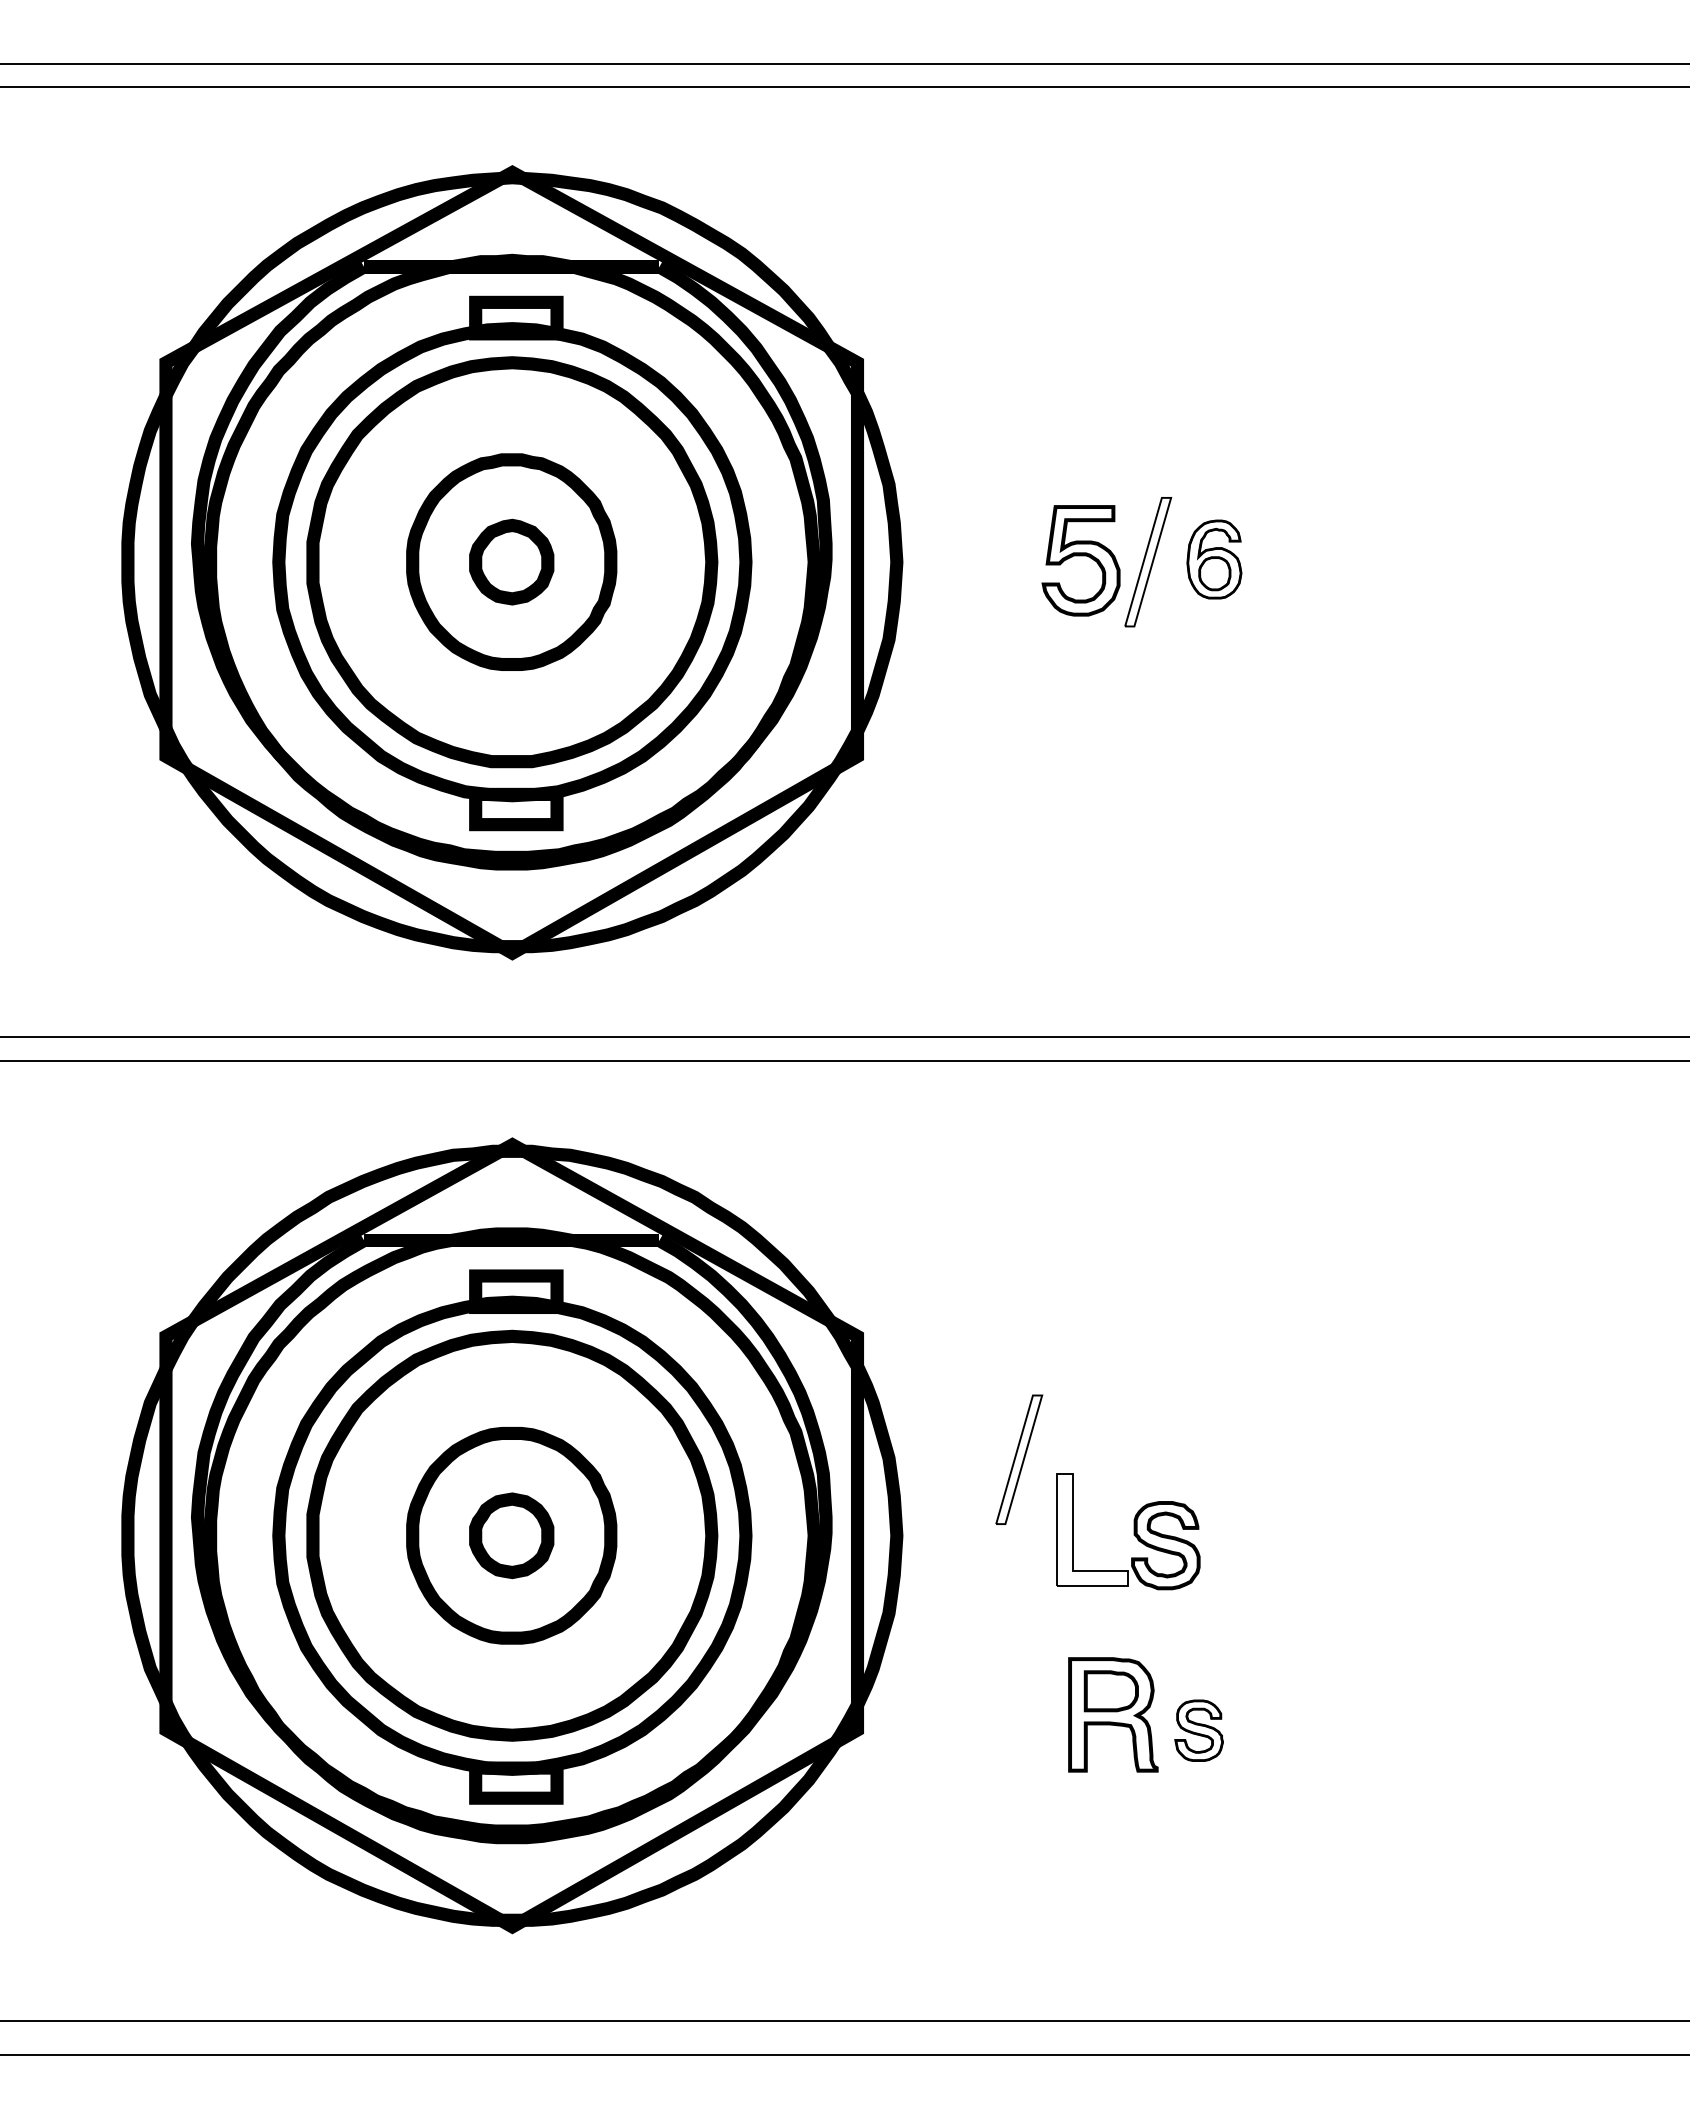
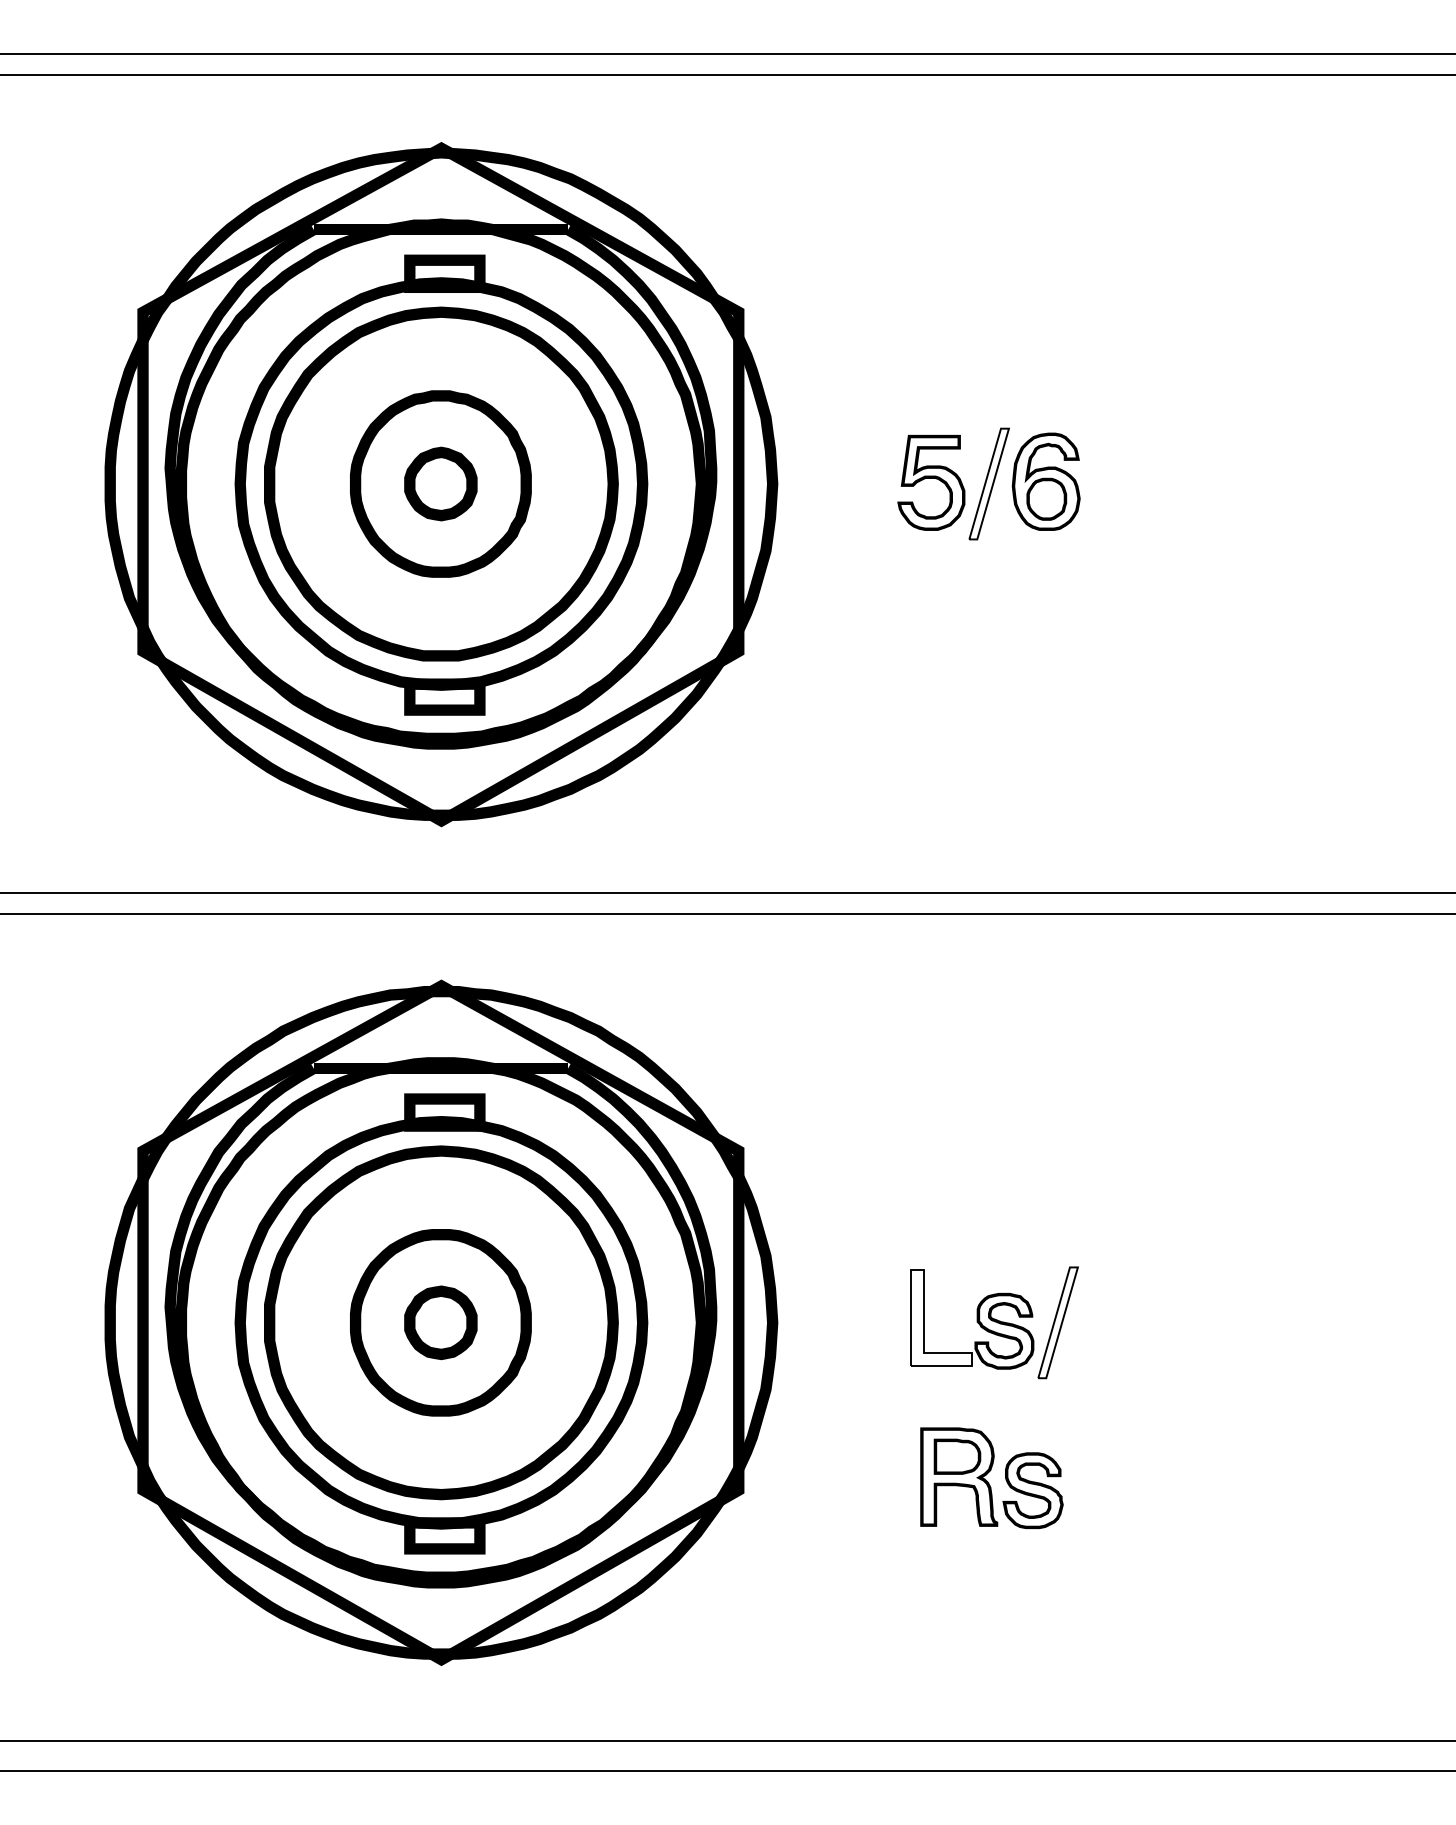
part: (1214, 559) -> (1046, 481), size x1.43
part: (1019, 1459) -> (1058, 1322), moved
part: (1198, 1730) -> (1032, 1490), size x1.43

